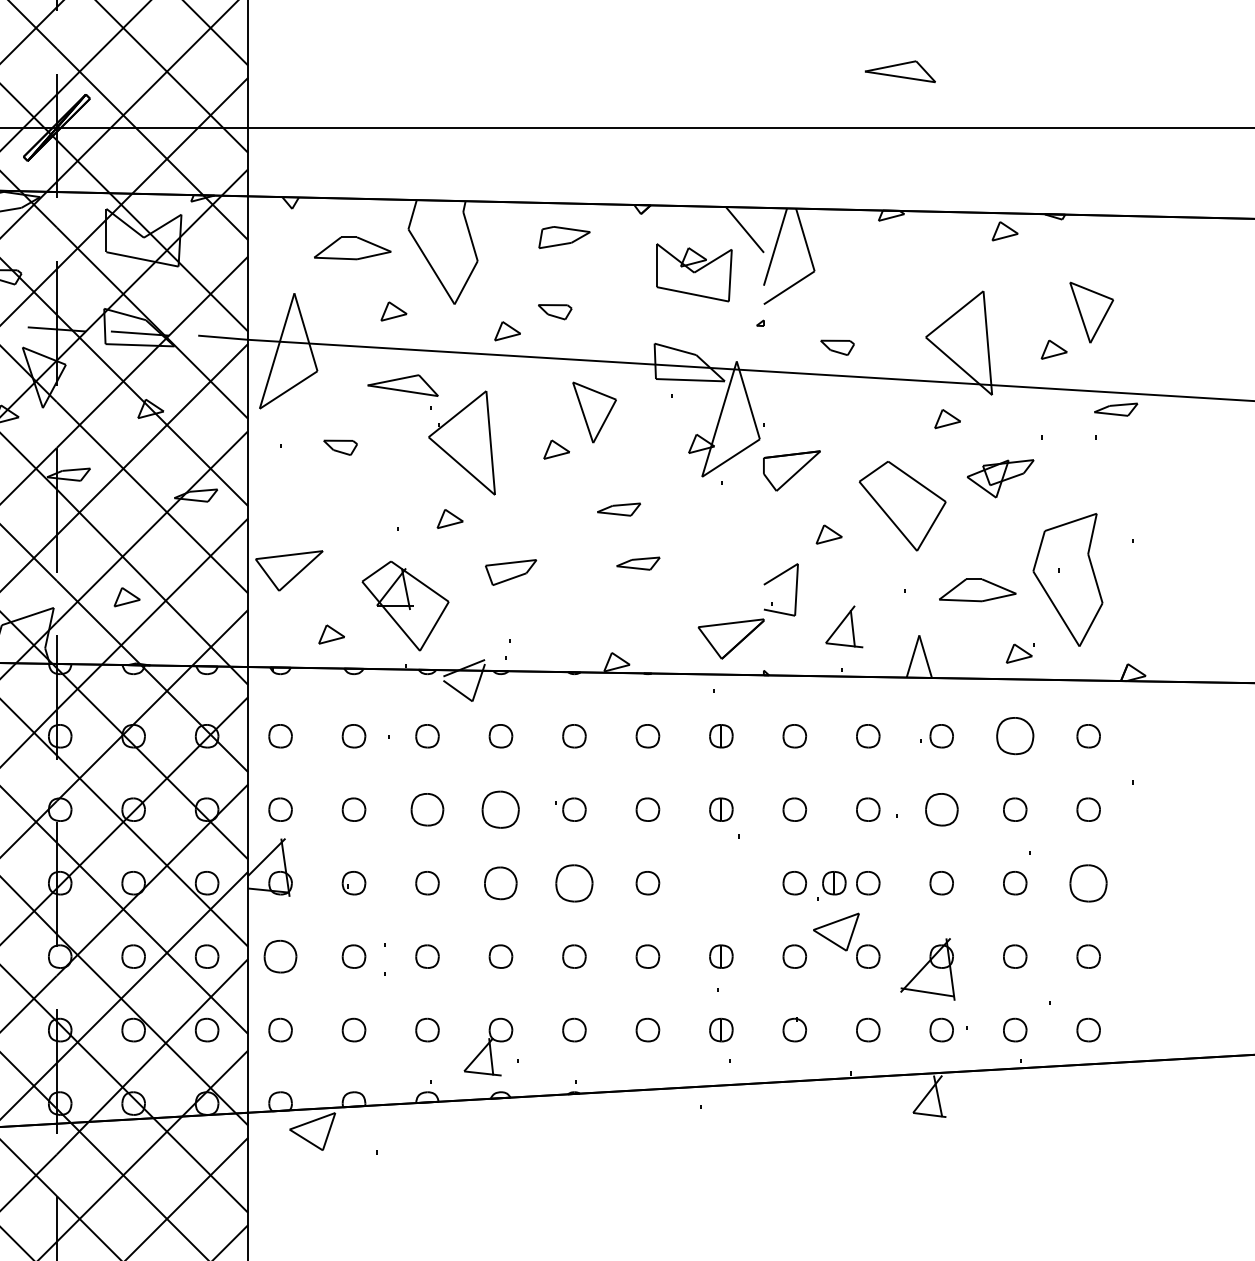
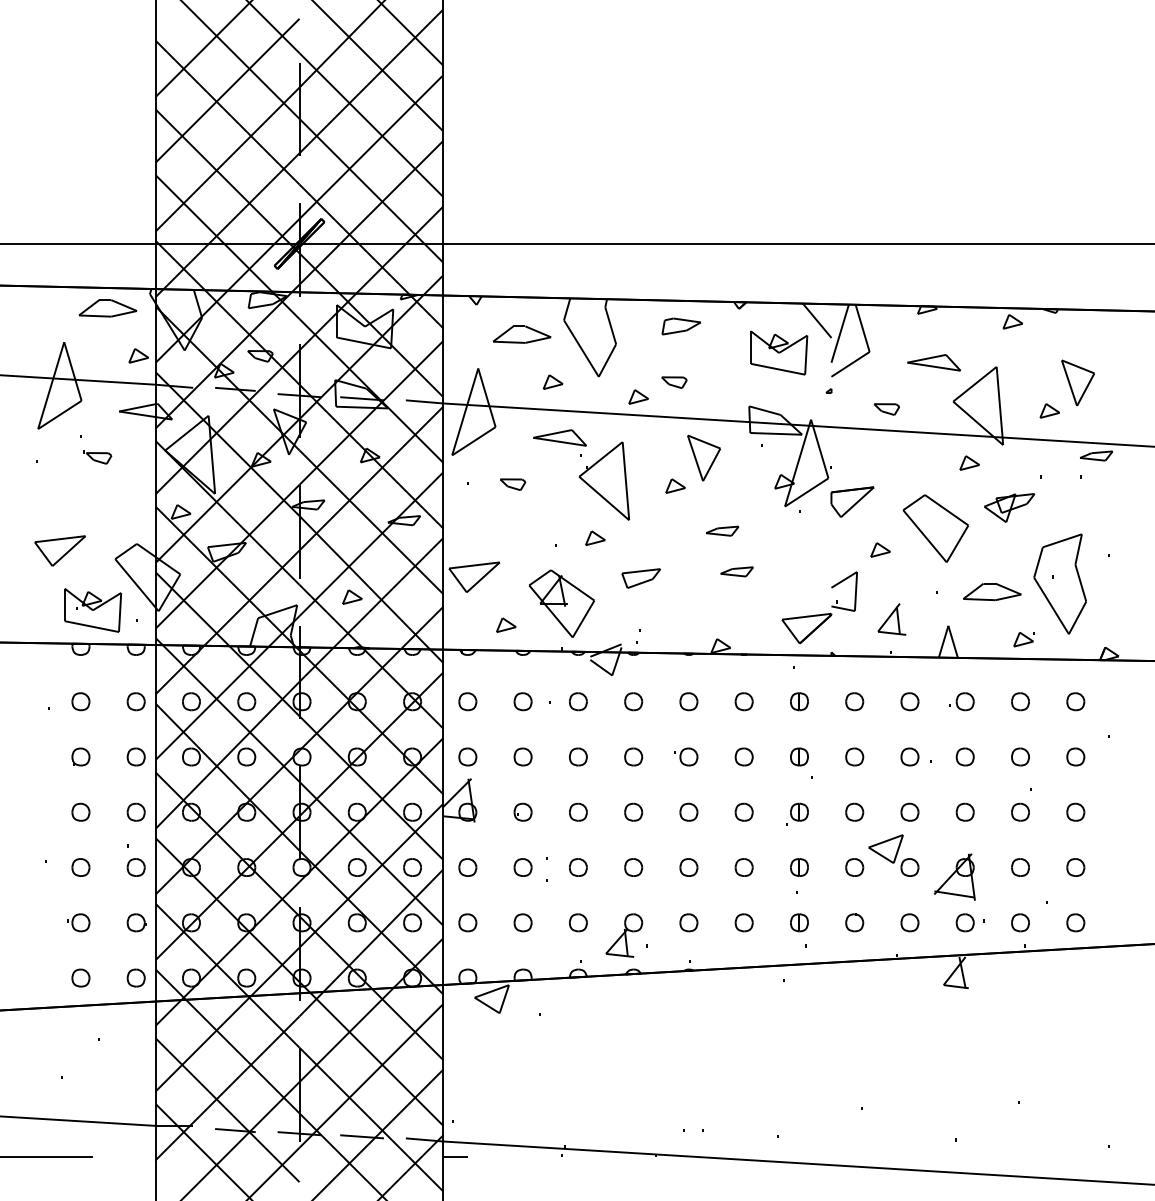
part: (899, 71) -> (933, 362), moved
part: (1015, 735) -> (1020, 701), size x0.62
part: (427, 809) -> (578, 756), size x0.71
part: (500, 809) -> (633, 756), size x0.62
part: (940, 809) -> (964, 756), size x0.71
part: (500, 882) -> (633, 811), size x0.71
part: (573, 882) -> (688, 811), size x0.62
part: (1088, 882) -> (1075, 811), size x0.62
part: (831, 884) -> (797, 813), moved
part: (280, 956) -> (467, 867), size x0.71

